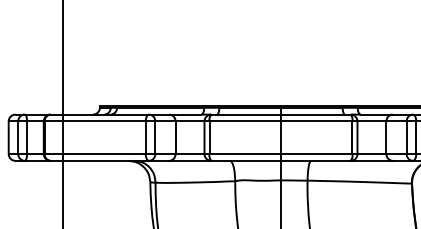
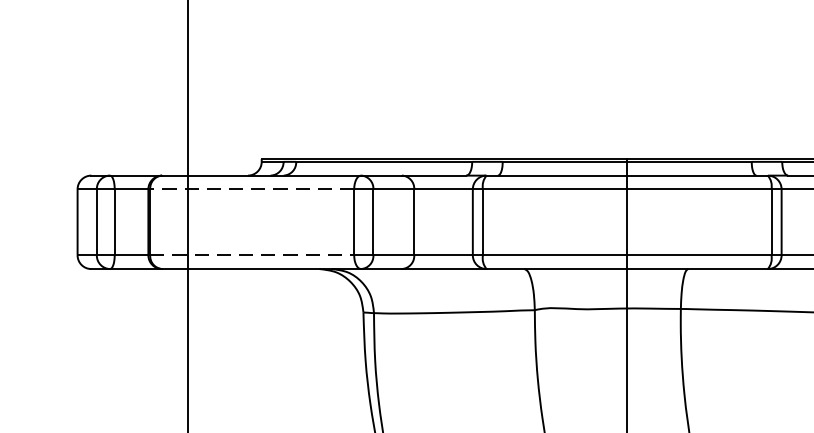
line: (95, 121) -> (252, 189), solid -> dashed
line: (95, 154) -> (252, 256), solid -> dashed

